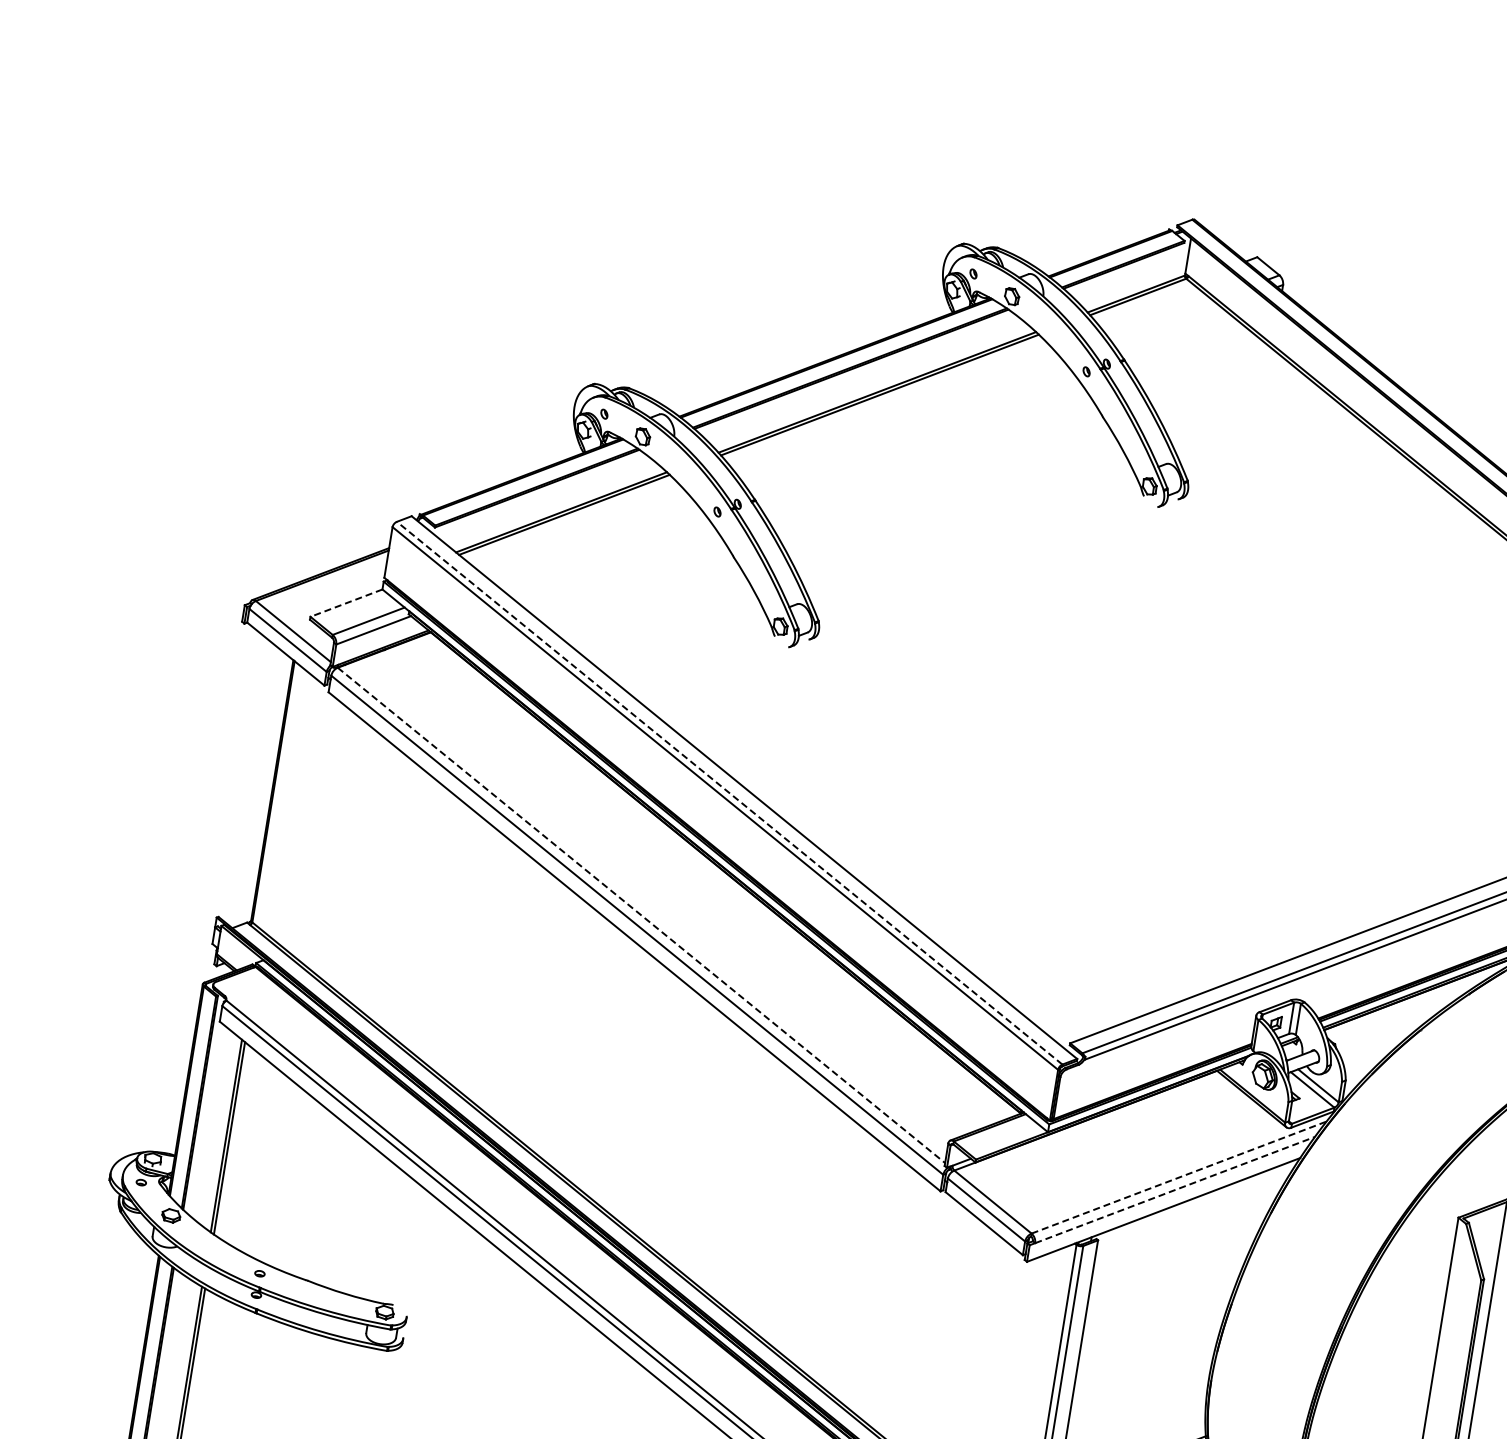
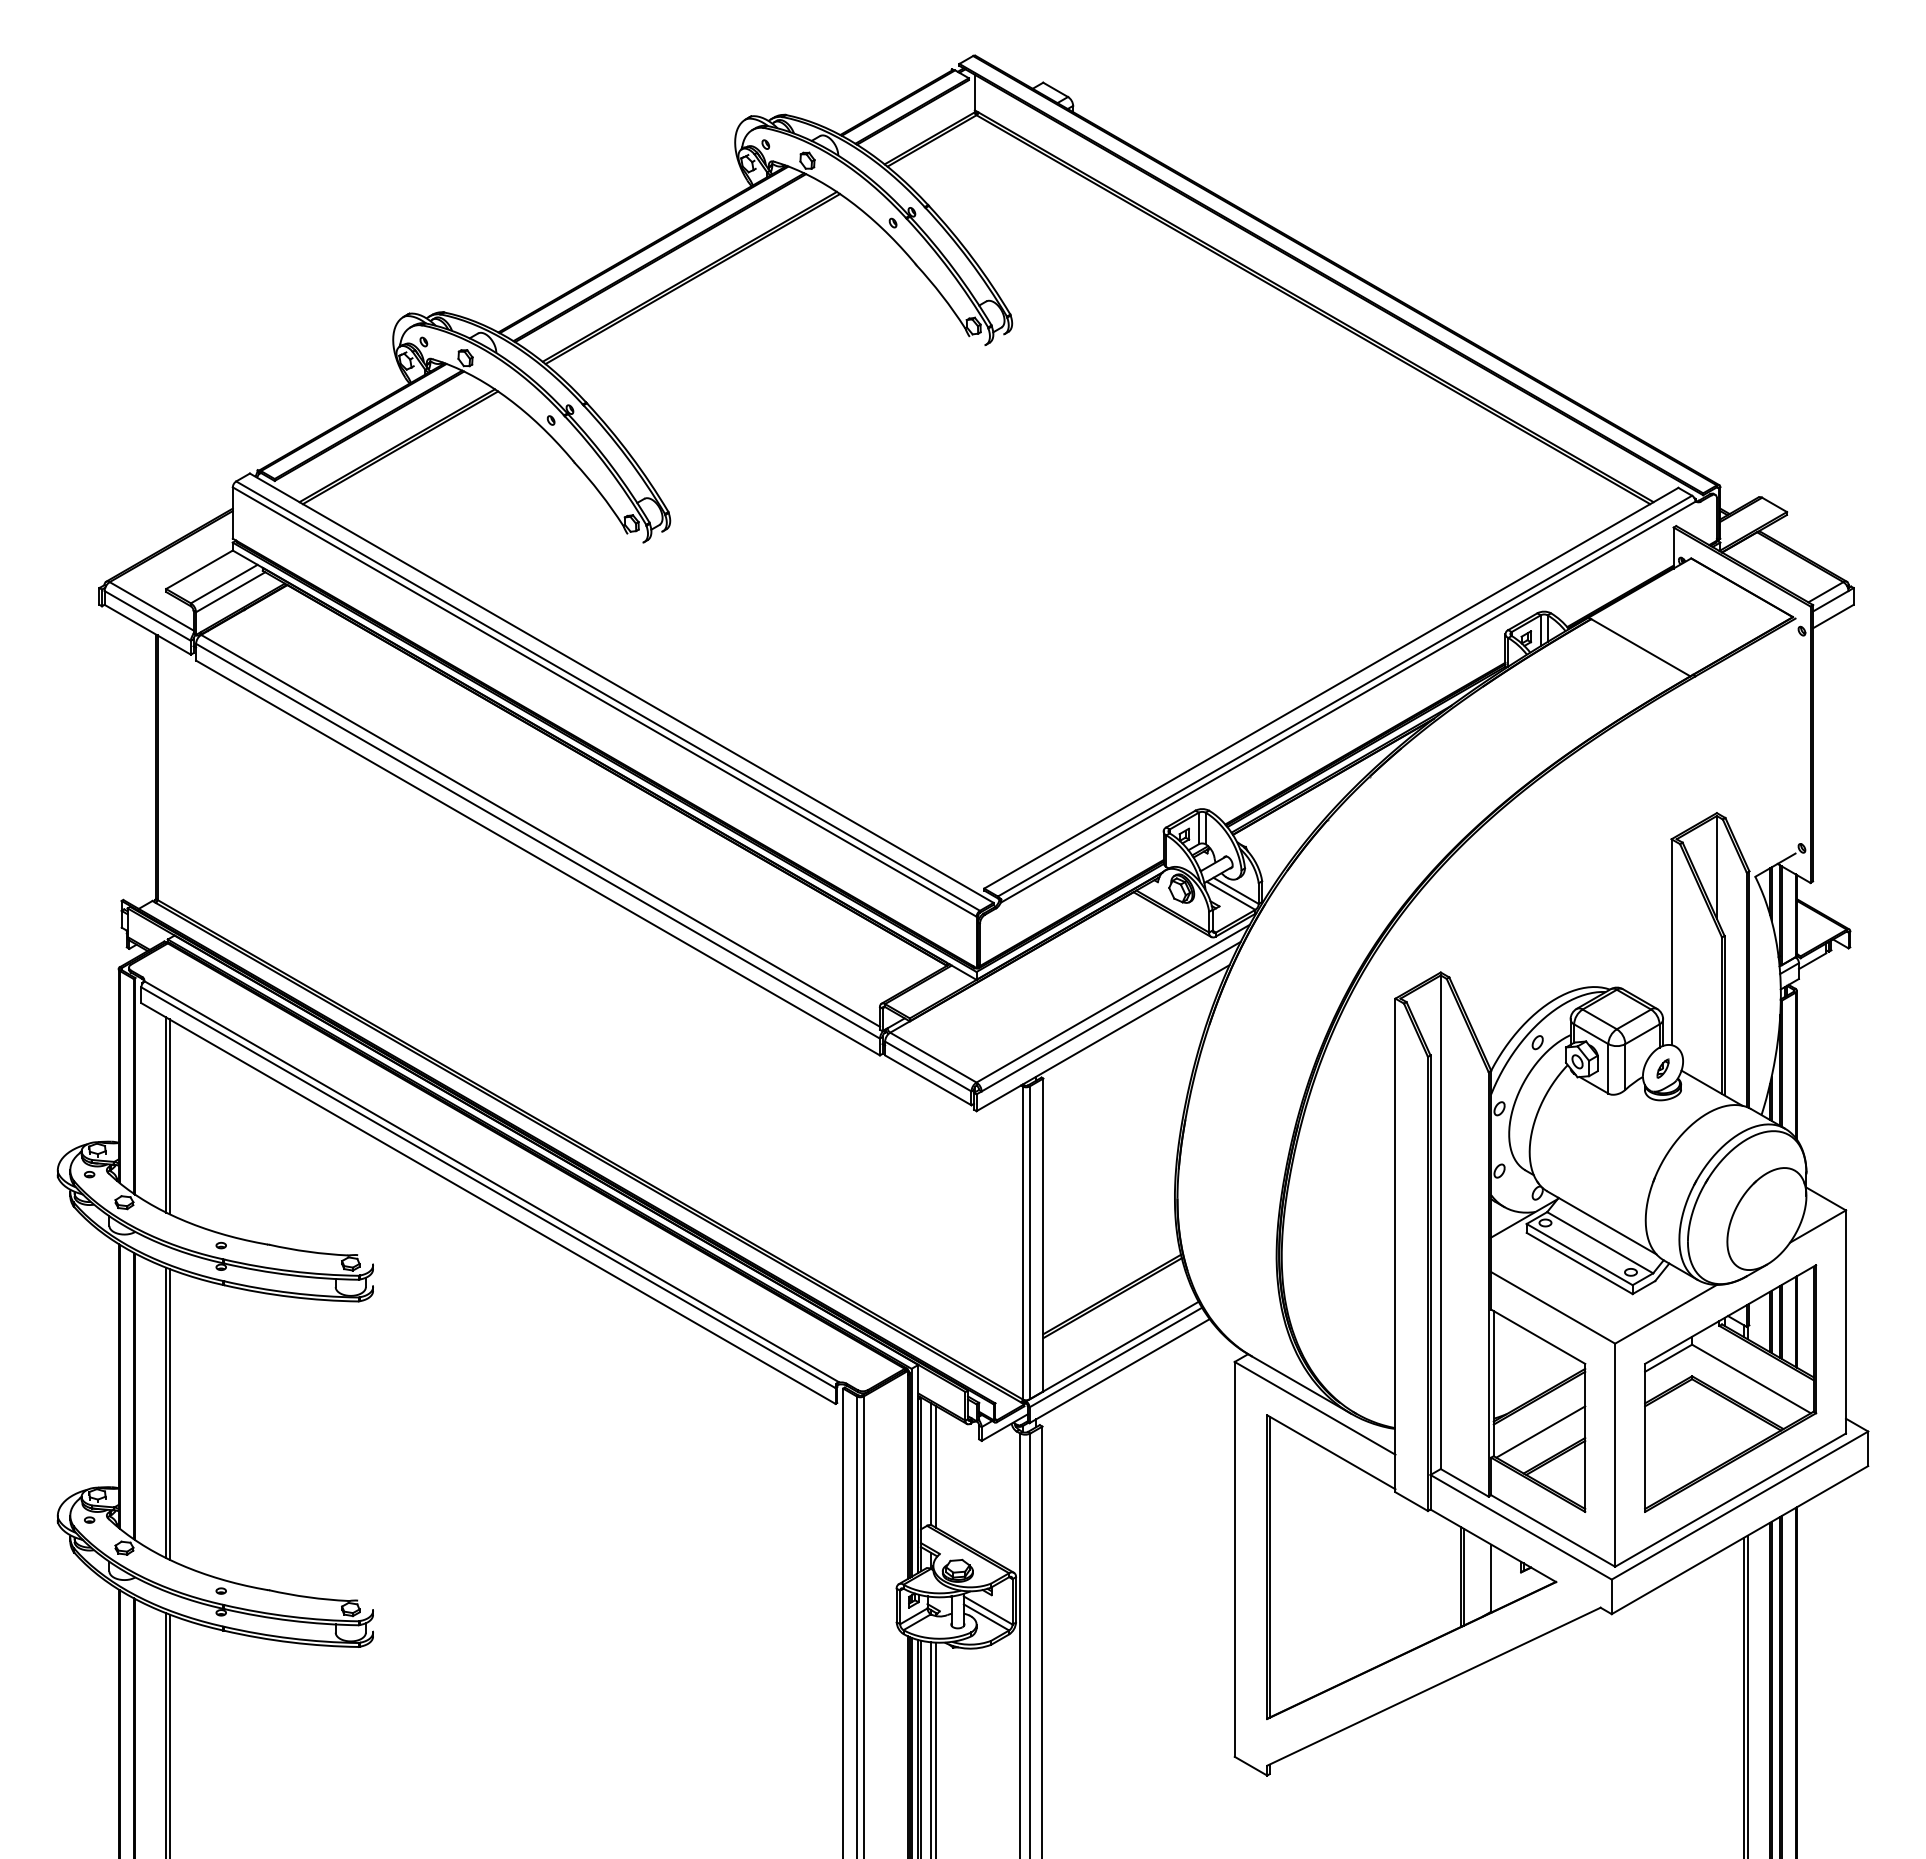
line: (346, 603) -> (199, 570), dashed -> solid
line: (729, 792) -> (607, 695), dashed -> solid
line: (641, 915) -> (540, 830), dashed -> solid
line: (1179, 1177) -> (1113, 1003), dashed -> solid
line: (1175, 1189) -> (1111, 1016), dashed -> solid

